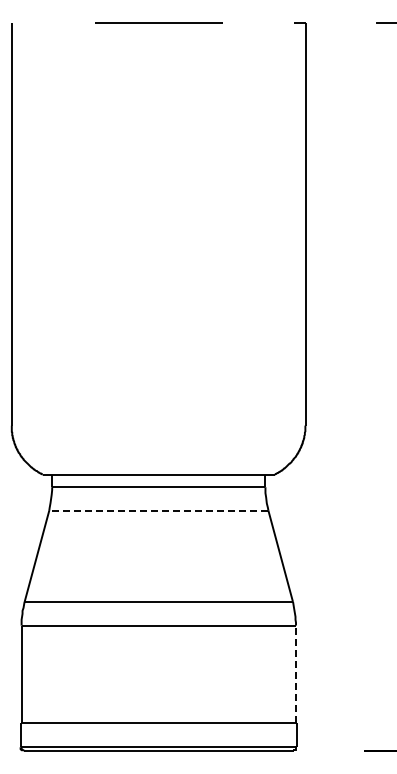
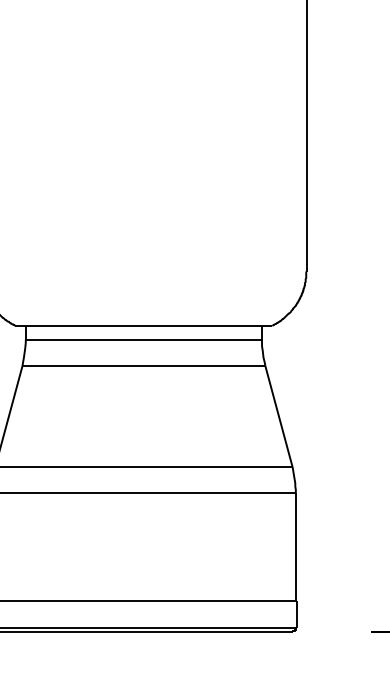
line: (158, 510) -> (143, 365), dashed -> solid
line: (296, 674) -> (296, 547), dashed -> solid

